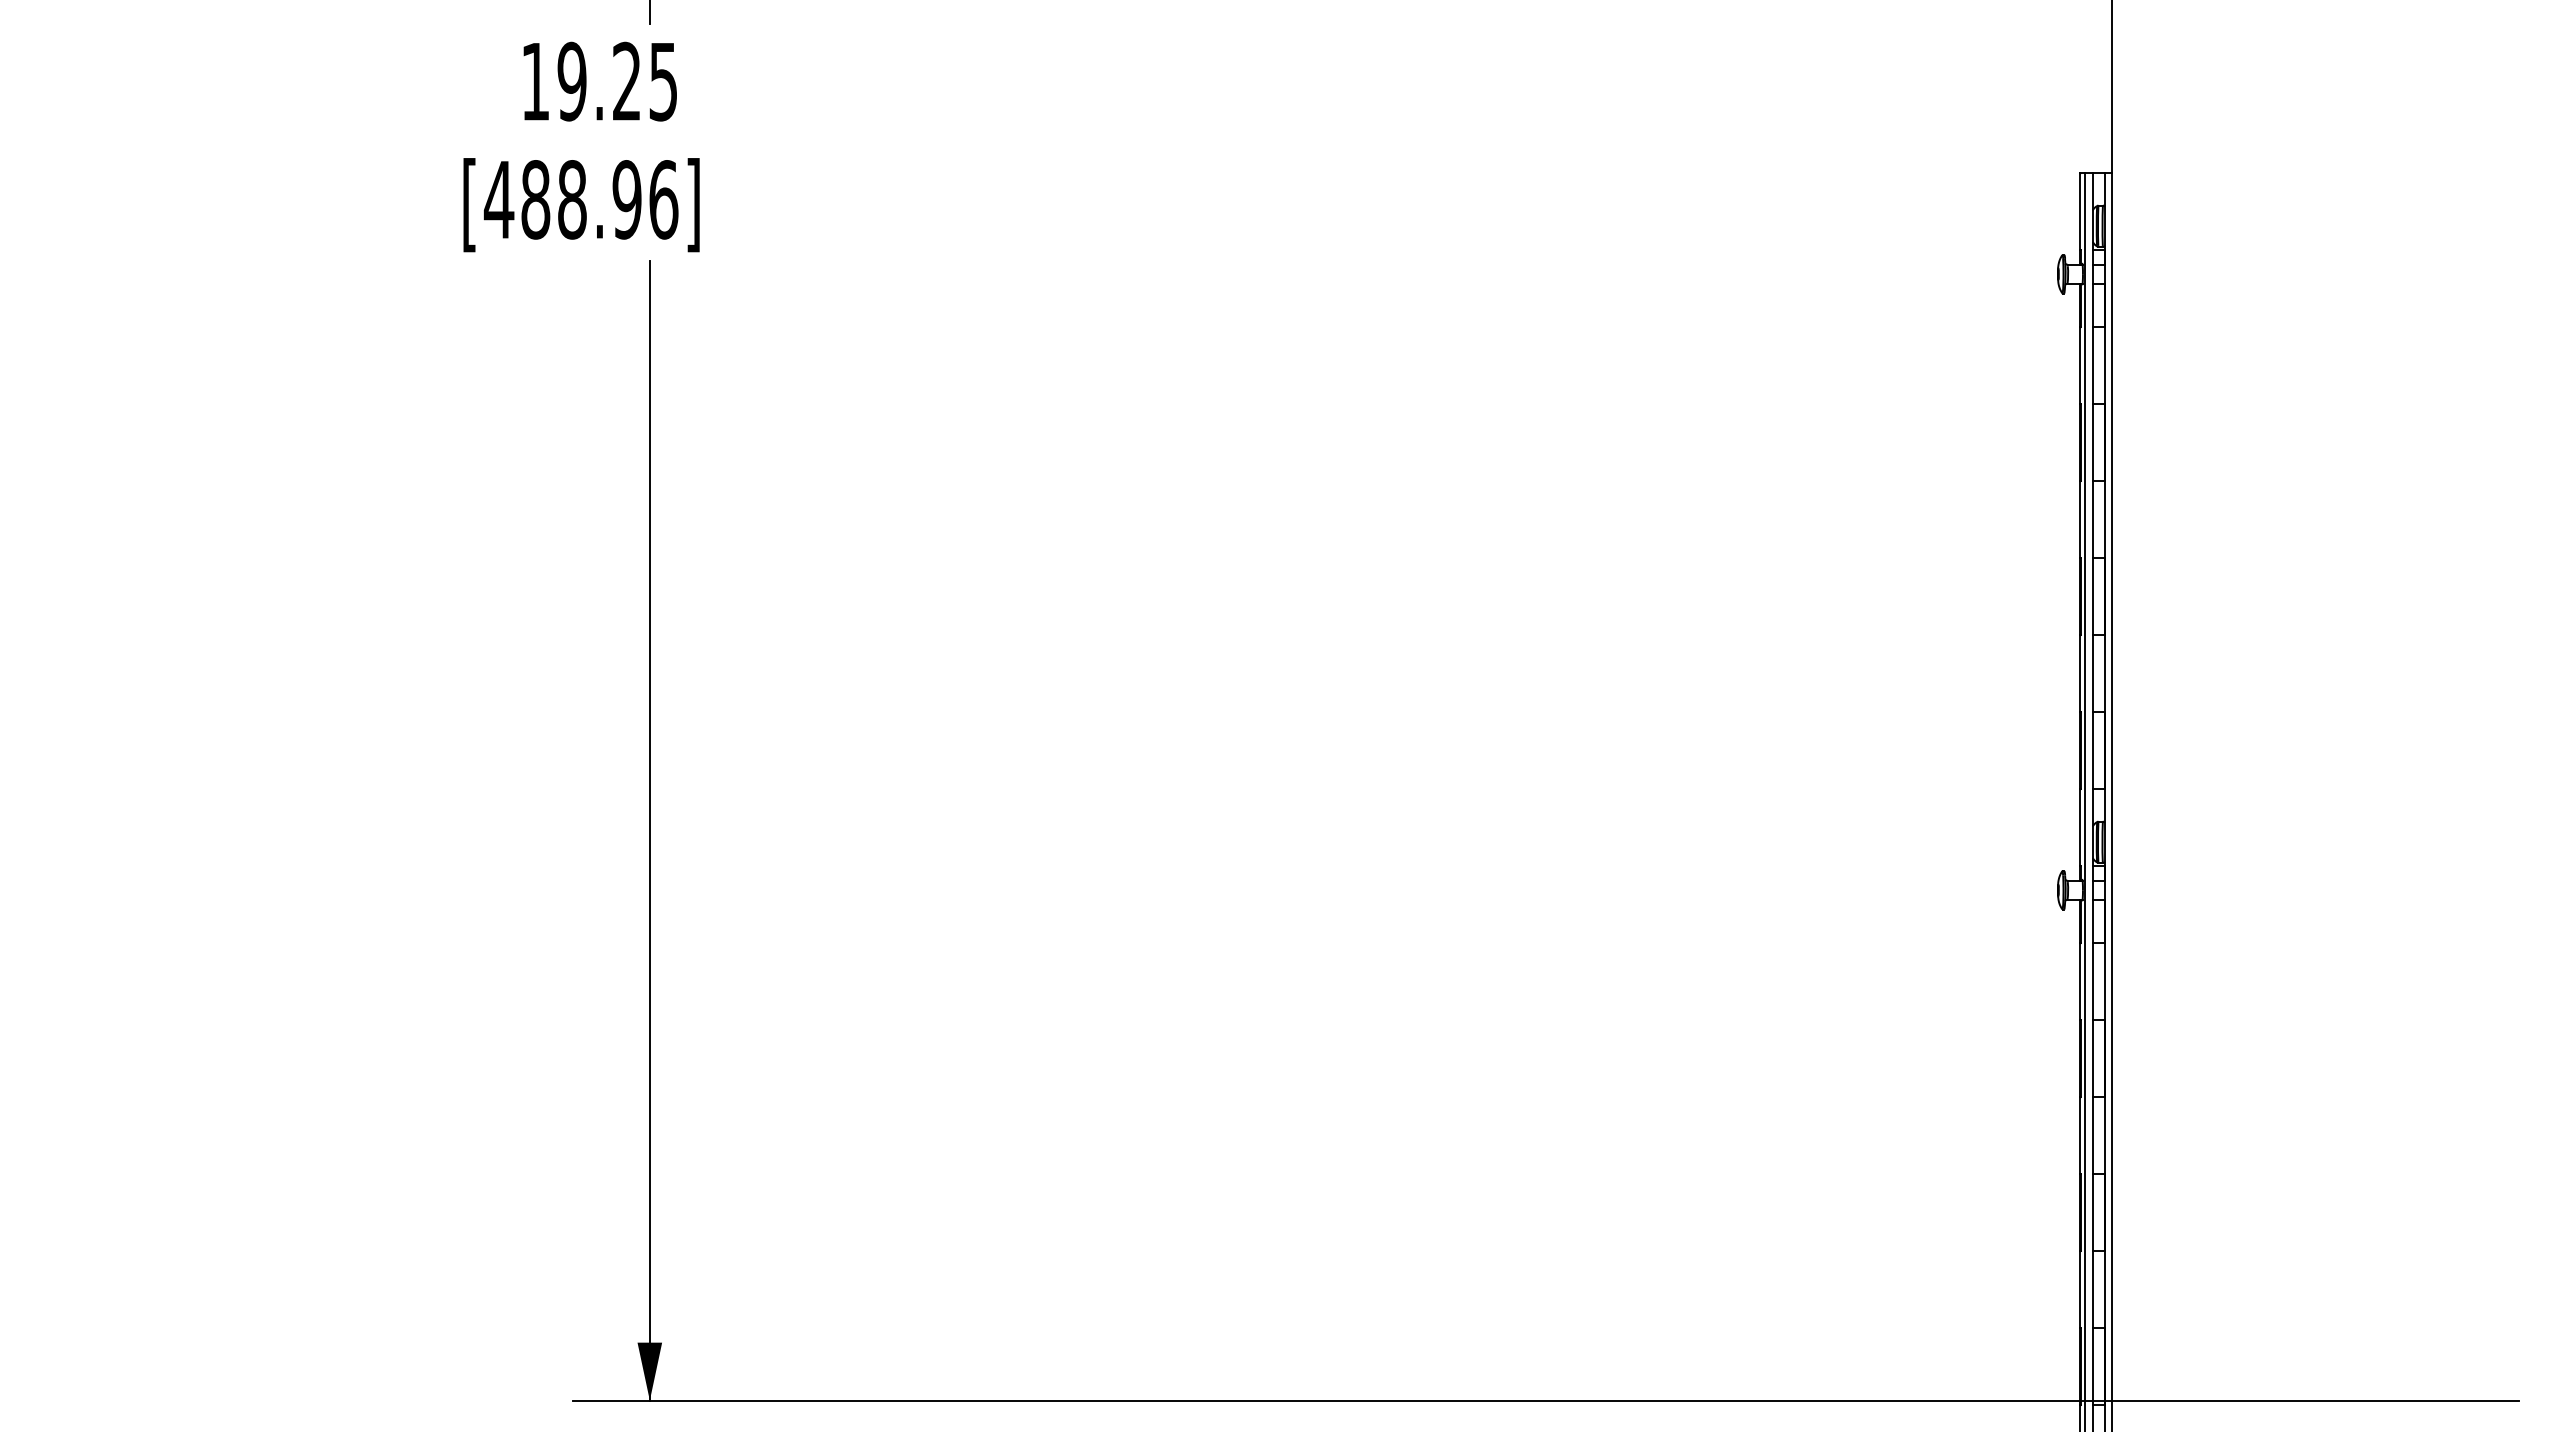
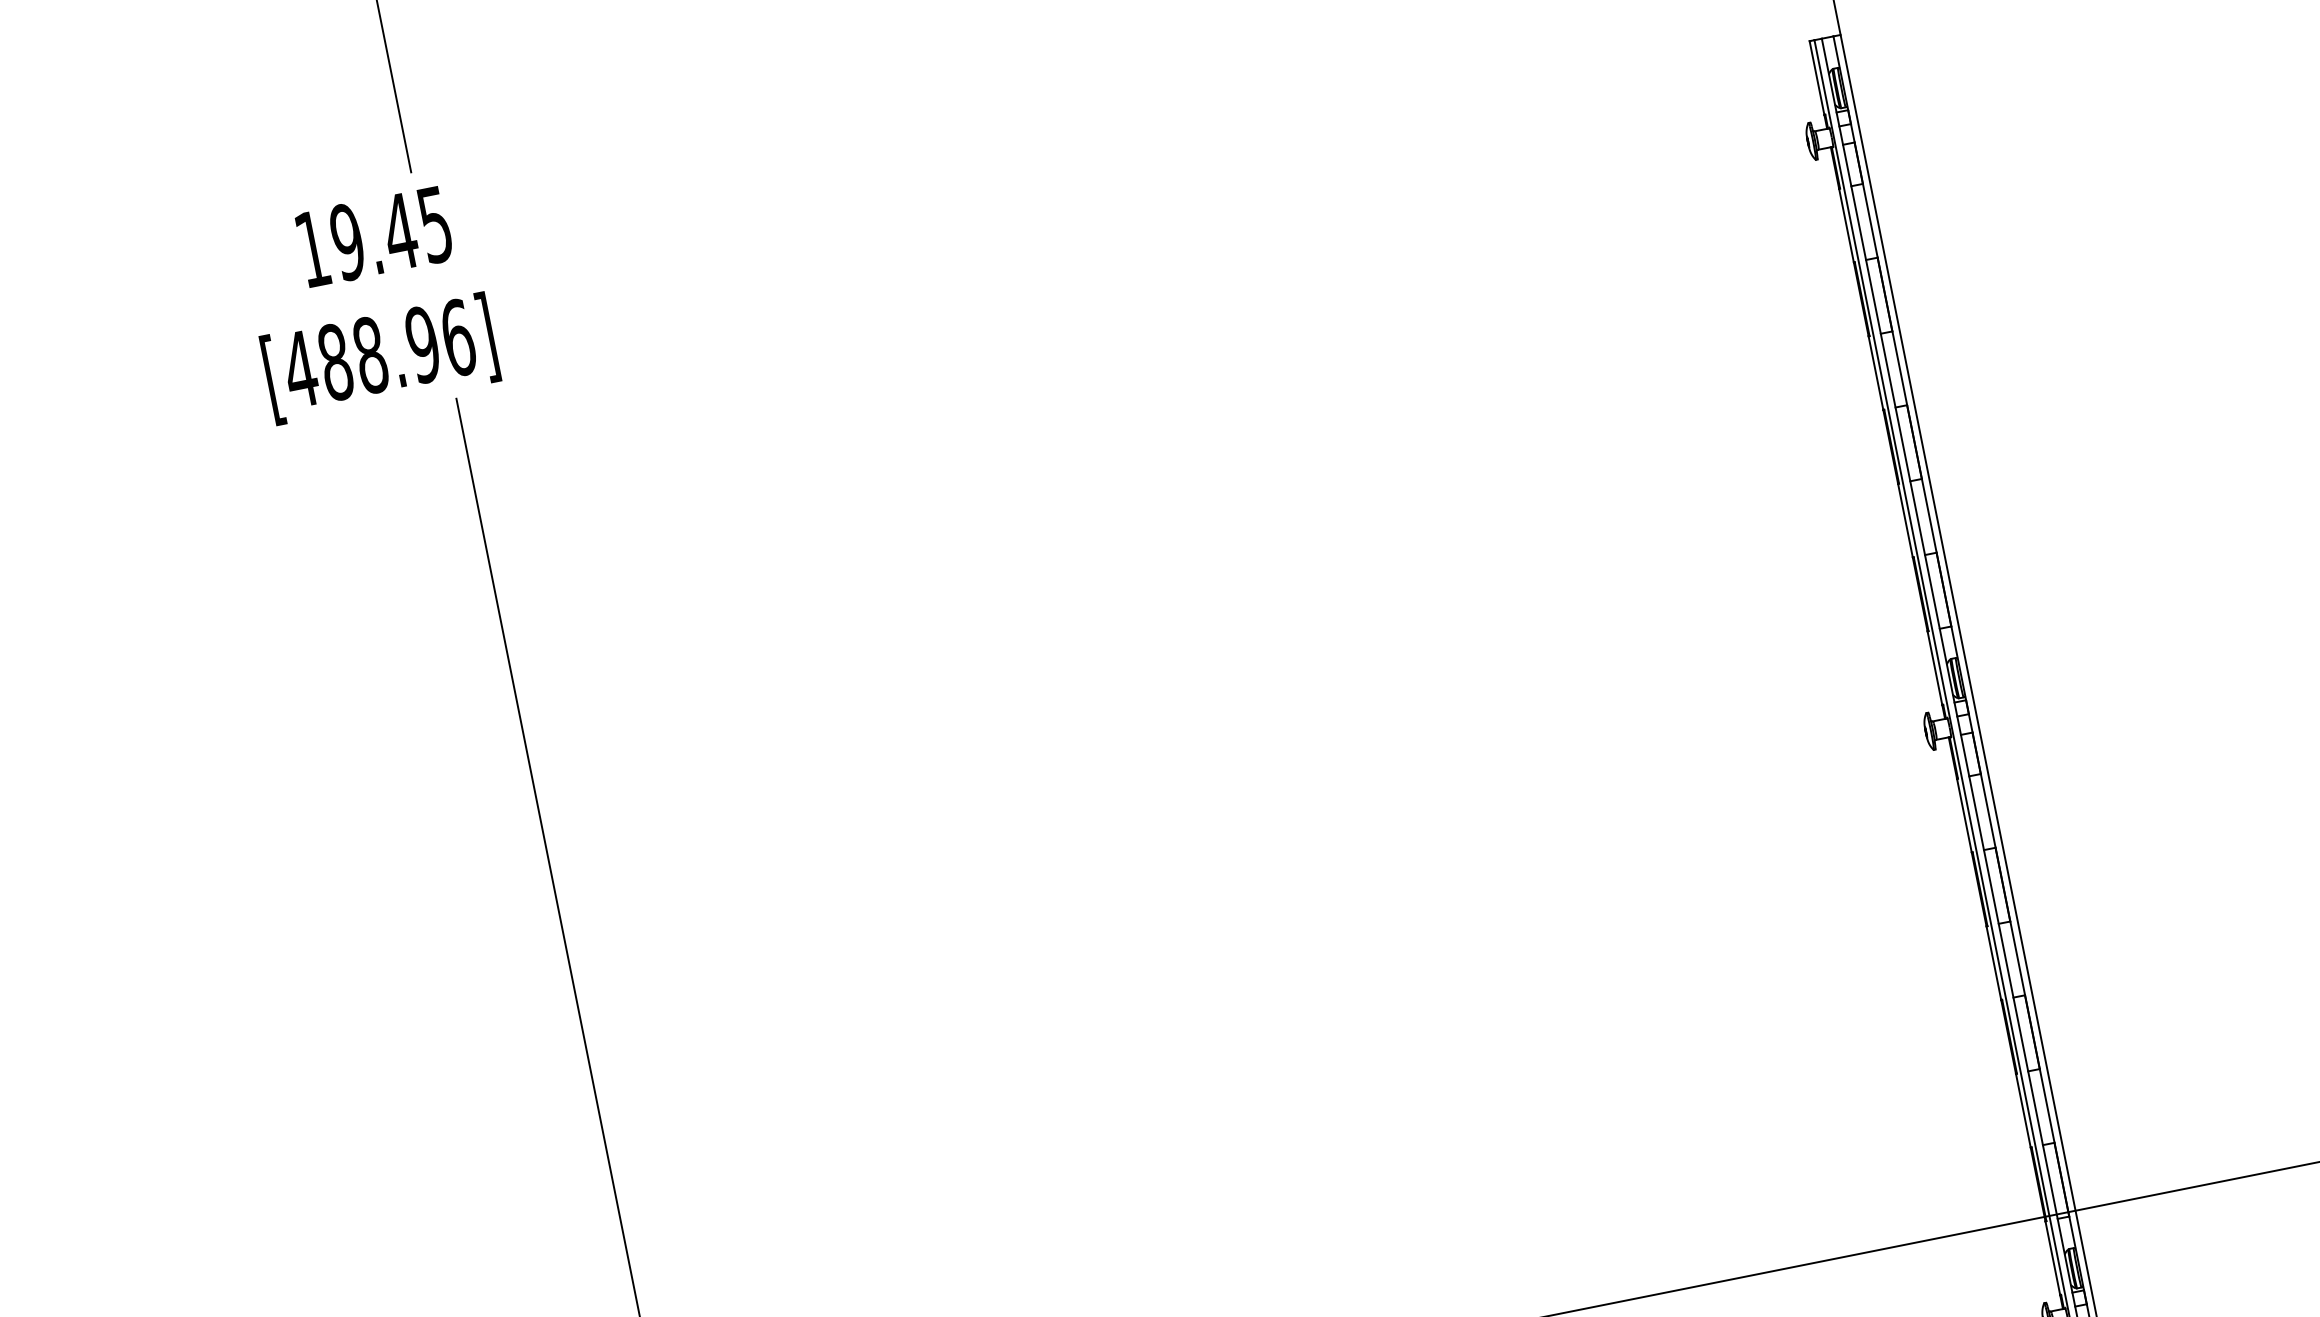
text: (626, 80) -> (399, 230), 19.25 -> 19.45

